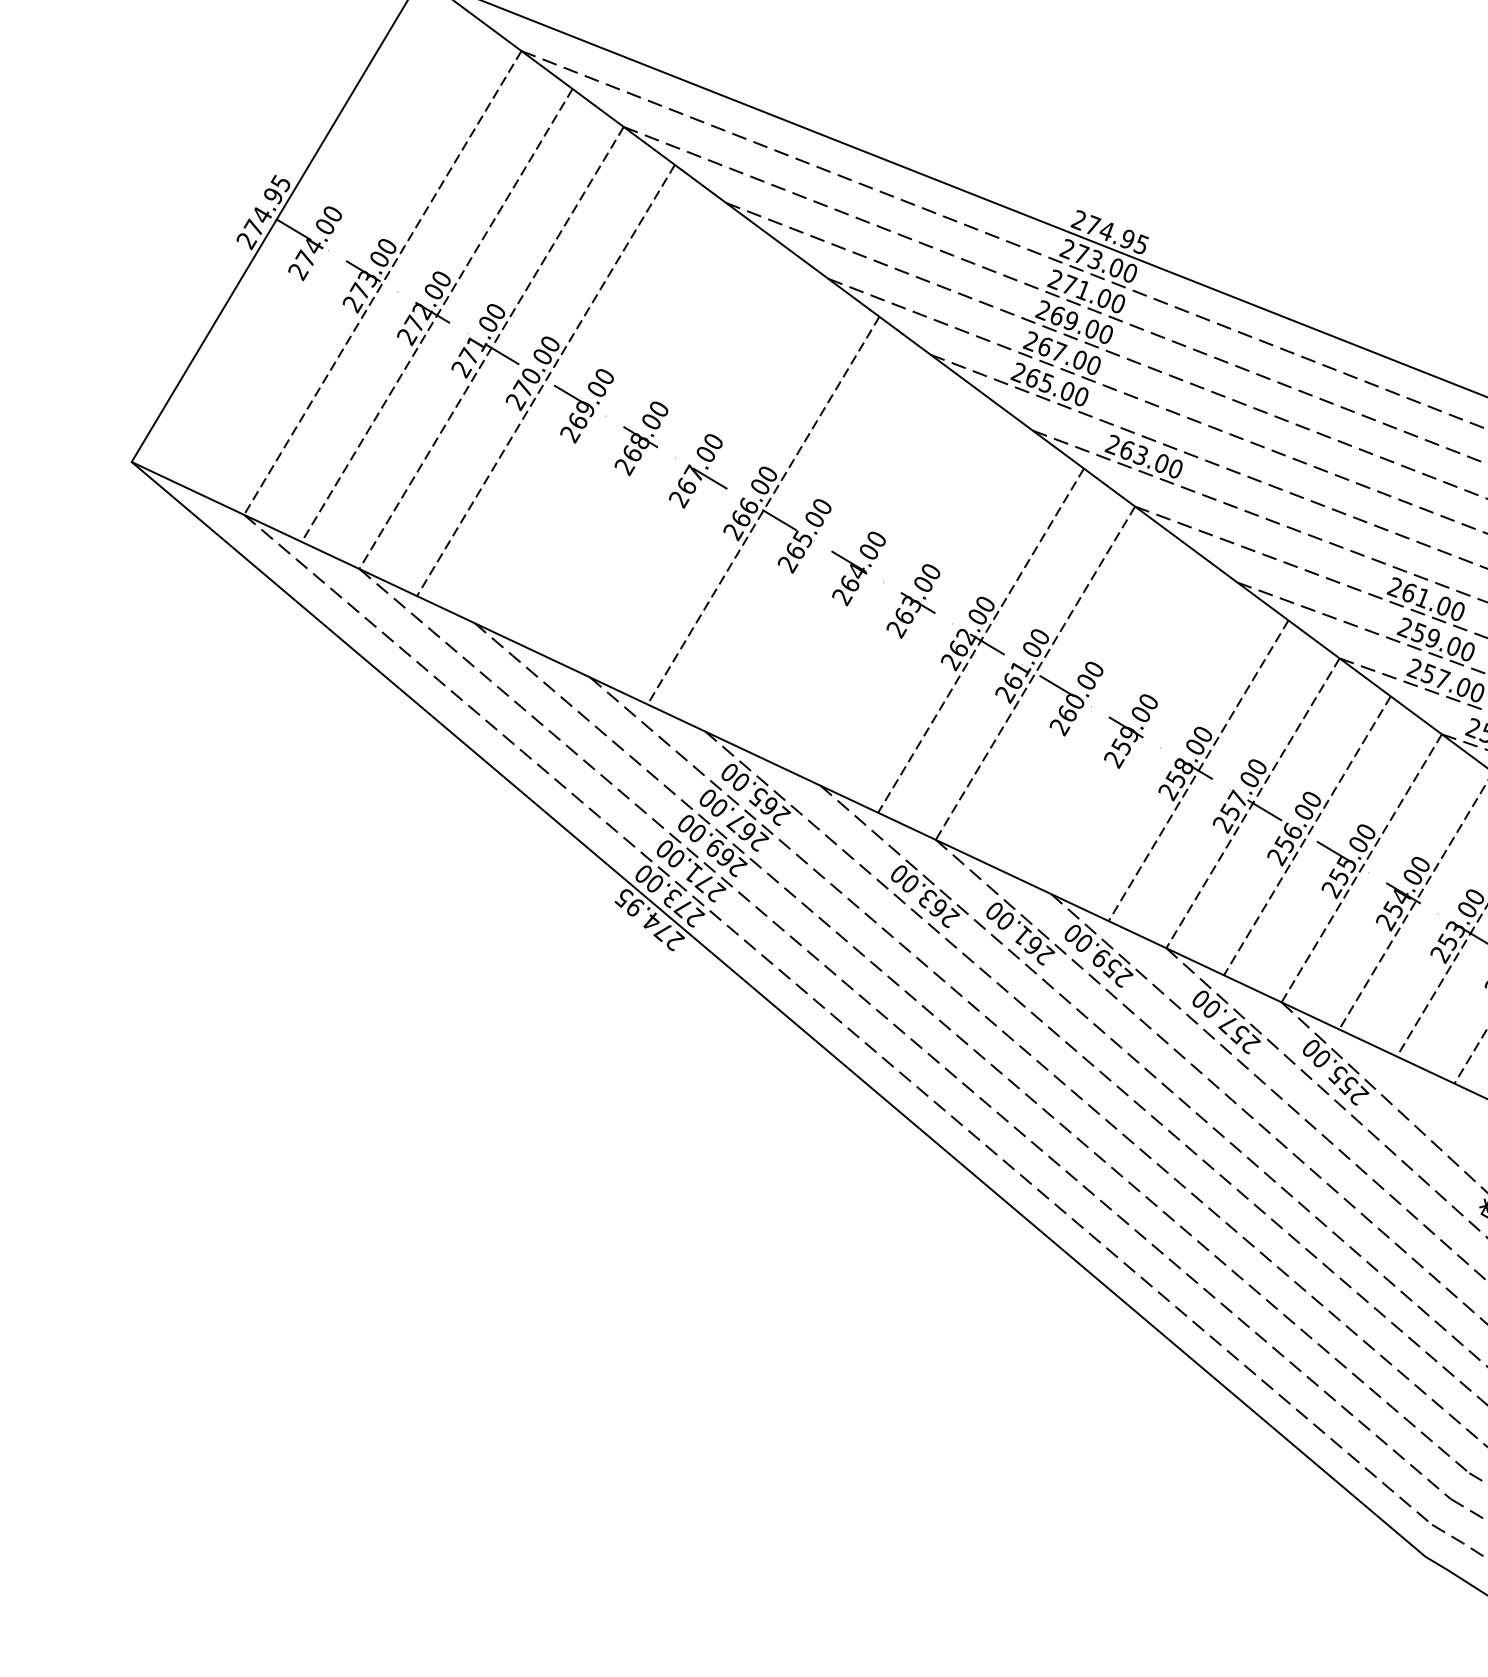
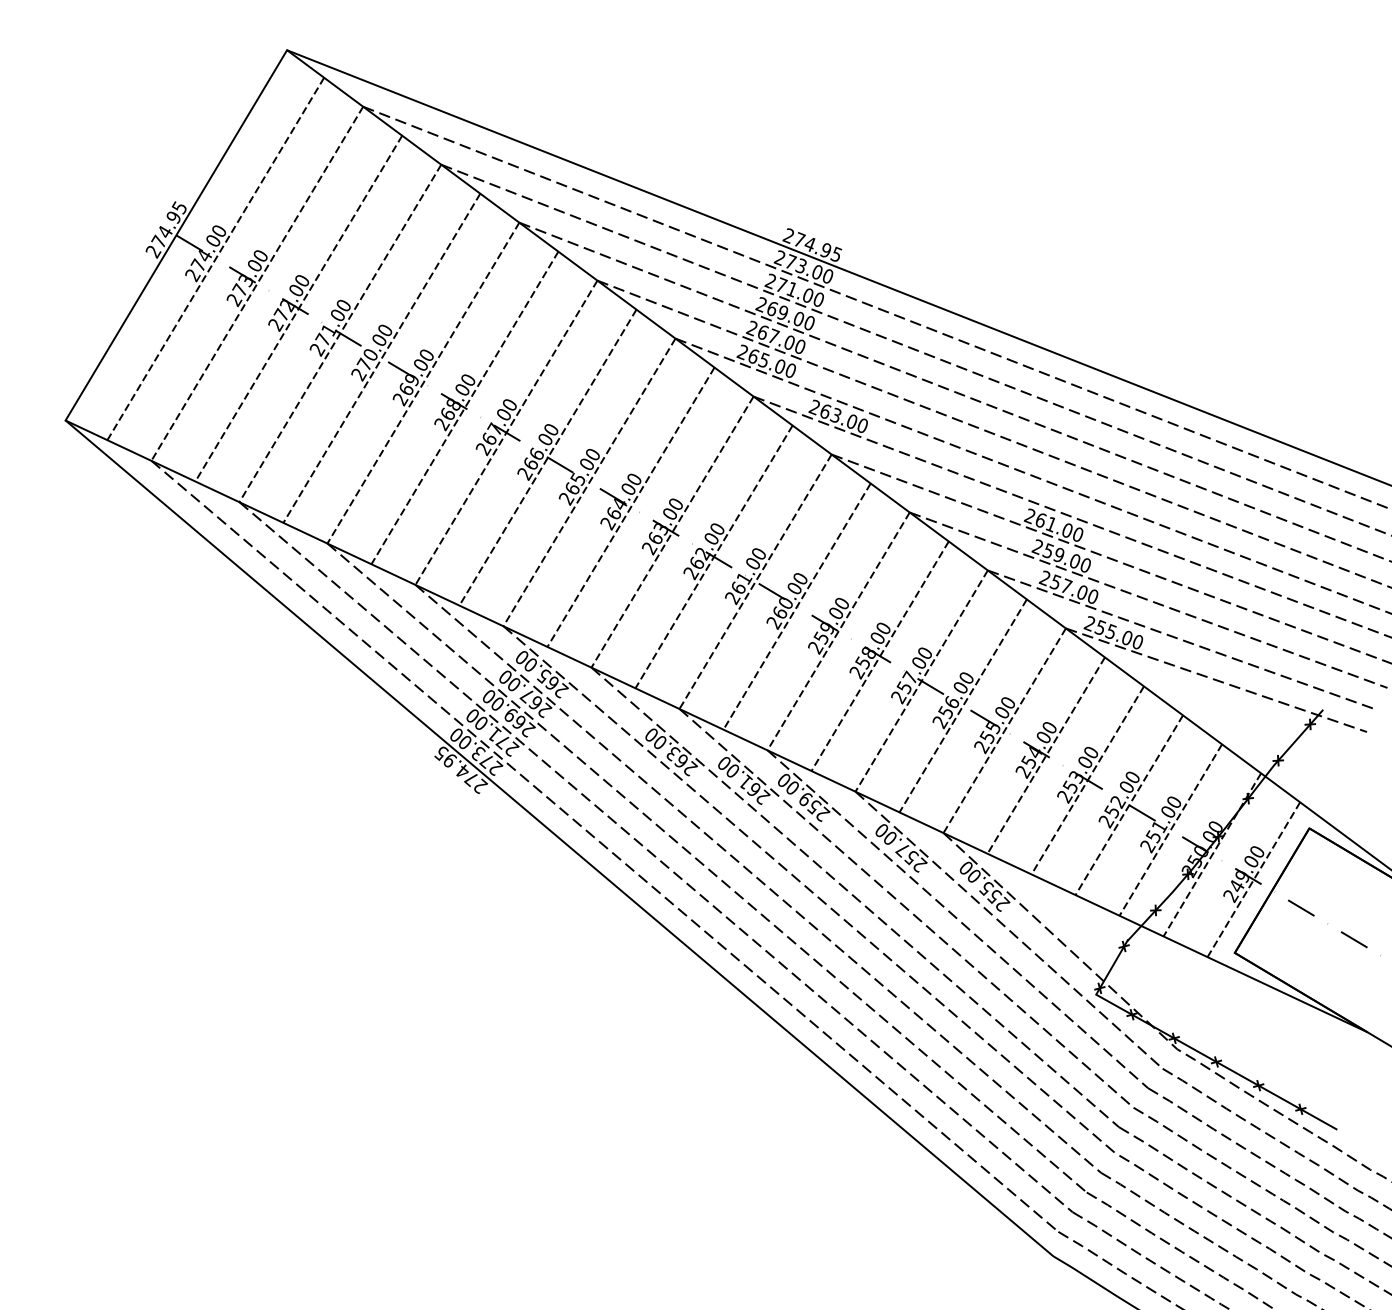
line: (328, 249) -> (215, 258), added
line: (600, 412) -> (423, 382), added
line: (654, 444) -> (464, 407), added
line: (709, 477) -> (506, 432), added
line: (817, 543) -> (589, 482), added
line: (871, 574) -> (630, 506), added
line: (926, 607) -> (672, 531), added
line: (1089, 705) -> (796, 606), added
line: (1144, 738) -> (838, 631), added

